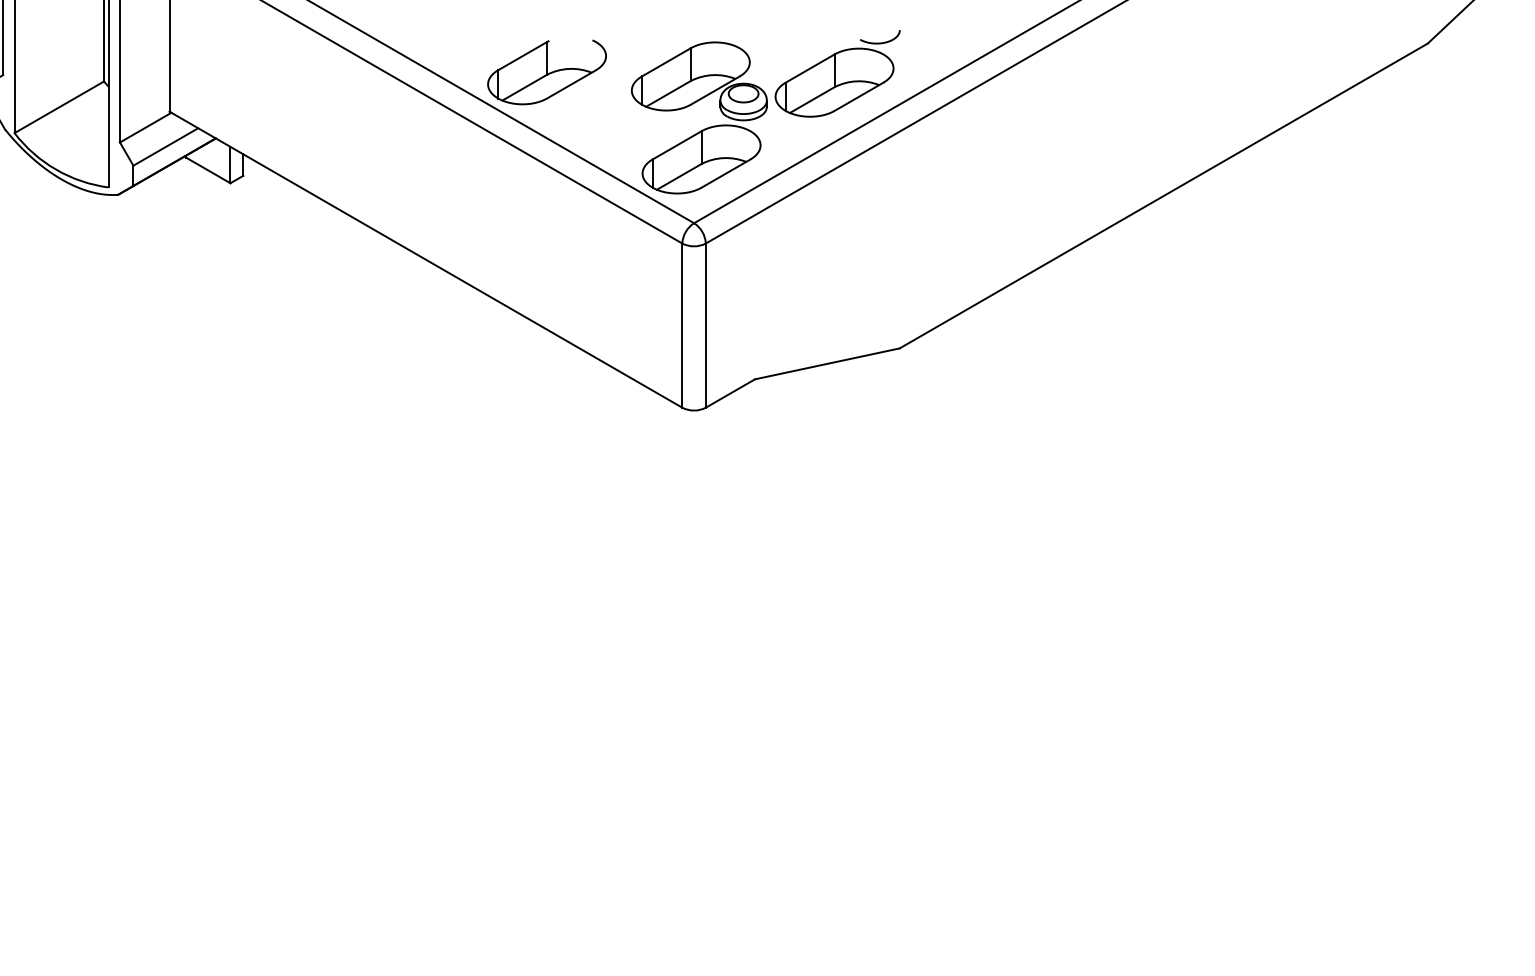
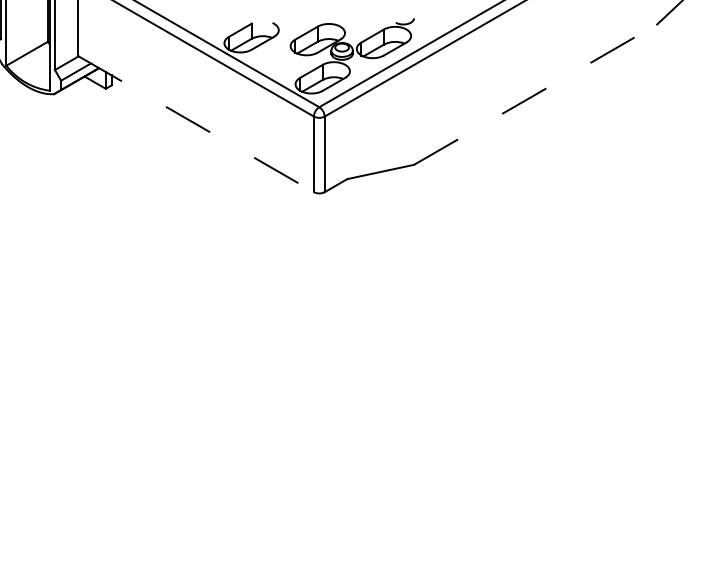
line: (1165, 195) -> (536, 94), solid -> dashed
line: (427, 260) -> (196, 124), solid -> dashed

